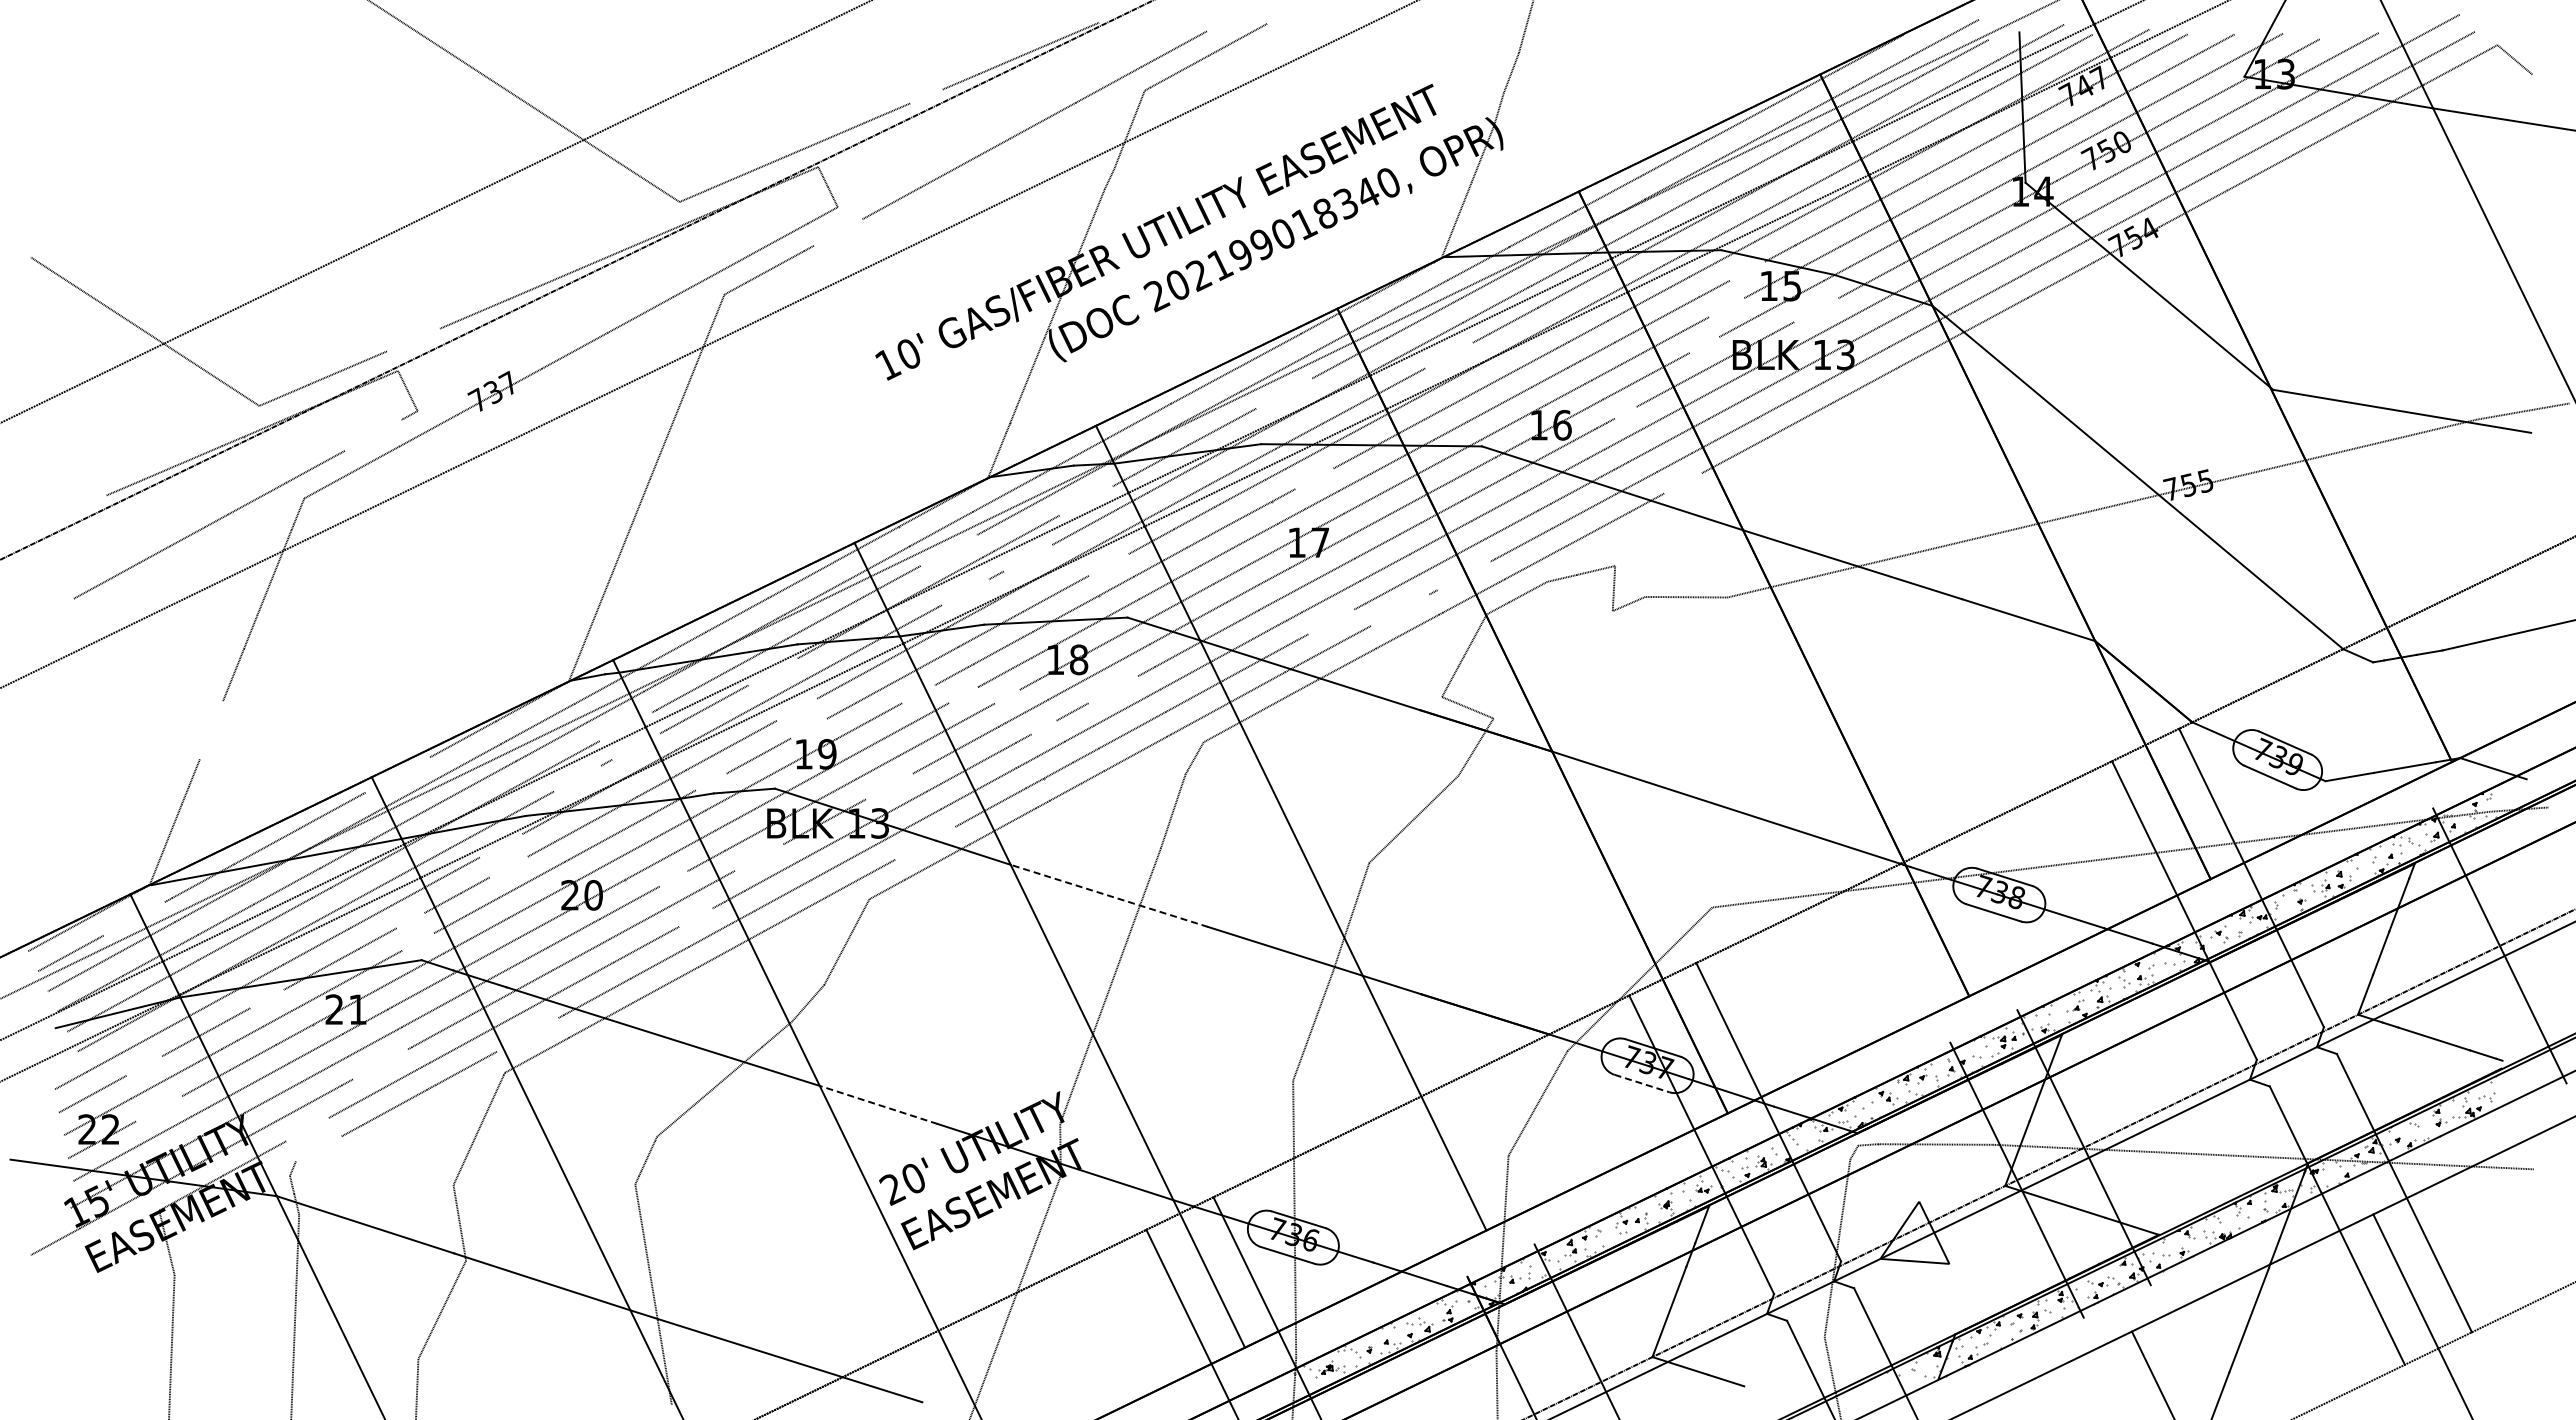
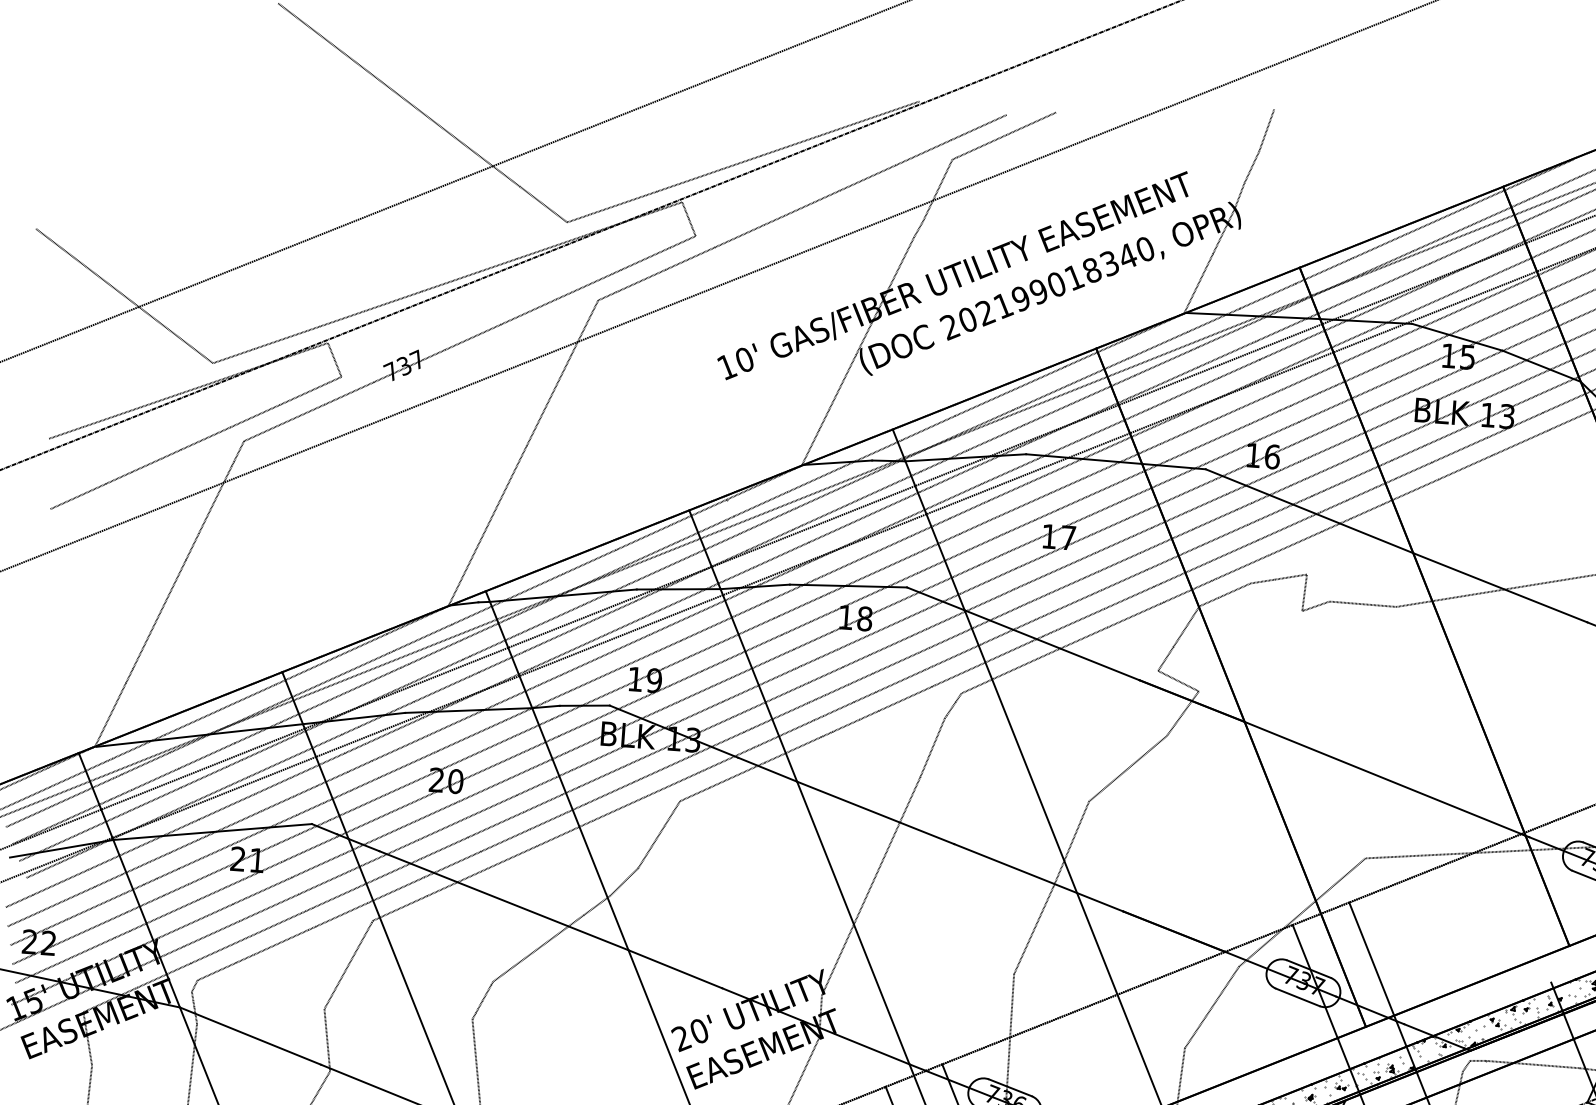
line: (926, 96) -> (774, 151), added
line: (837, 232) -> (693, 256), added
line: (1746, 270) -> (1431, 341), added
line: (1726, 307) -> (1413, 370), added
line: (1816, 310) -> (1486, 378), added
line: (412, 339) -> (341, 318), added
line: (1703, 345) -> (1392, 400), added
line: (1448, 355) -> (1183, 393), added
line: (1283, 393) -> (1047, 414), added
line: (1625, 412) -> (1324, 450), added
line: (372, 435) -> (303, 394), added
line: (1314, 478) -> (1067, 485), added
line: (1682, 483) -> (1366, 511), added
line: (1085, 500) -> (879, 489), added
line: (85, 503) -> (65, 432), added
line: (948, 550) -> (765, 522), added
line: (1027, 558) -> (829, 533), added
line: (1108, 564) -> (894, 543), added
line: (1463, 575) -> (1182, 573), added
line: (964, 592) -> (775, 557), added
line: (1399, 610) -> (1128, 597), added
line: (1330, 621) -> (1071, 602), added
line: (772, 671) -> (614, 610), added
line: (1112, 689) -> (890, 645), added
line: (918, 694) -> (732, 637), added
line: (963, 695) -> (768, 641), added
line: (1006, 696) -> (803, 644), added
line: (796, 709) -> (632, 642), added
line: (625, 726) -> (491, 646), added
line: (1043, 727) -> (831, 671), added
line: (808, 728) -> (640, 658), added
line: (211, 729) -> (154, 623), added
line: (636, 746) -> (499, 662), added
line: (397, 774) -> (303, 671), added
line: (577, 778) -> (449, 685), added
line: (710, 781) -> (557, 695), added
line: (888, 786) -> (702, 710), added
line: (925, 842) -> (729, 758), added
line: (500, 845) -> (382, 735), added
line: (758, 857) -> (592, 760), added
line: (508, 867) -> (388, 753), added
line: (673, 878) -> (521, 772), added
line: (1109, 895) -> (875, 812), dashed -> solid
line: (695, 917) -> (537, 805), added
line: (133, 918) -> (79, 772), added
line: (410, 920) -> (305, 791), added
line: (417, 941) -> (309, 808), added
line: (266, 998) -> (183, 845), added
line: (526, 1034) -> (392, 890), added
line: (379, 1064) -> (271, 906), added
line: (144, 1065) -> (80, 893), added
line: (1641, 1083) -> (1297, 997), dashed -> solid
line: (878, 1104) -> (675, 968), dashed -> solid
line: (158, 1108) -> (88, 929), added
line: (307, 1129) -> (208, 955), added
line: (318, 1148) -> (216, 971), added

